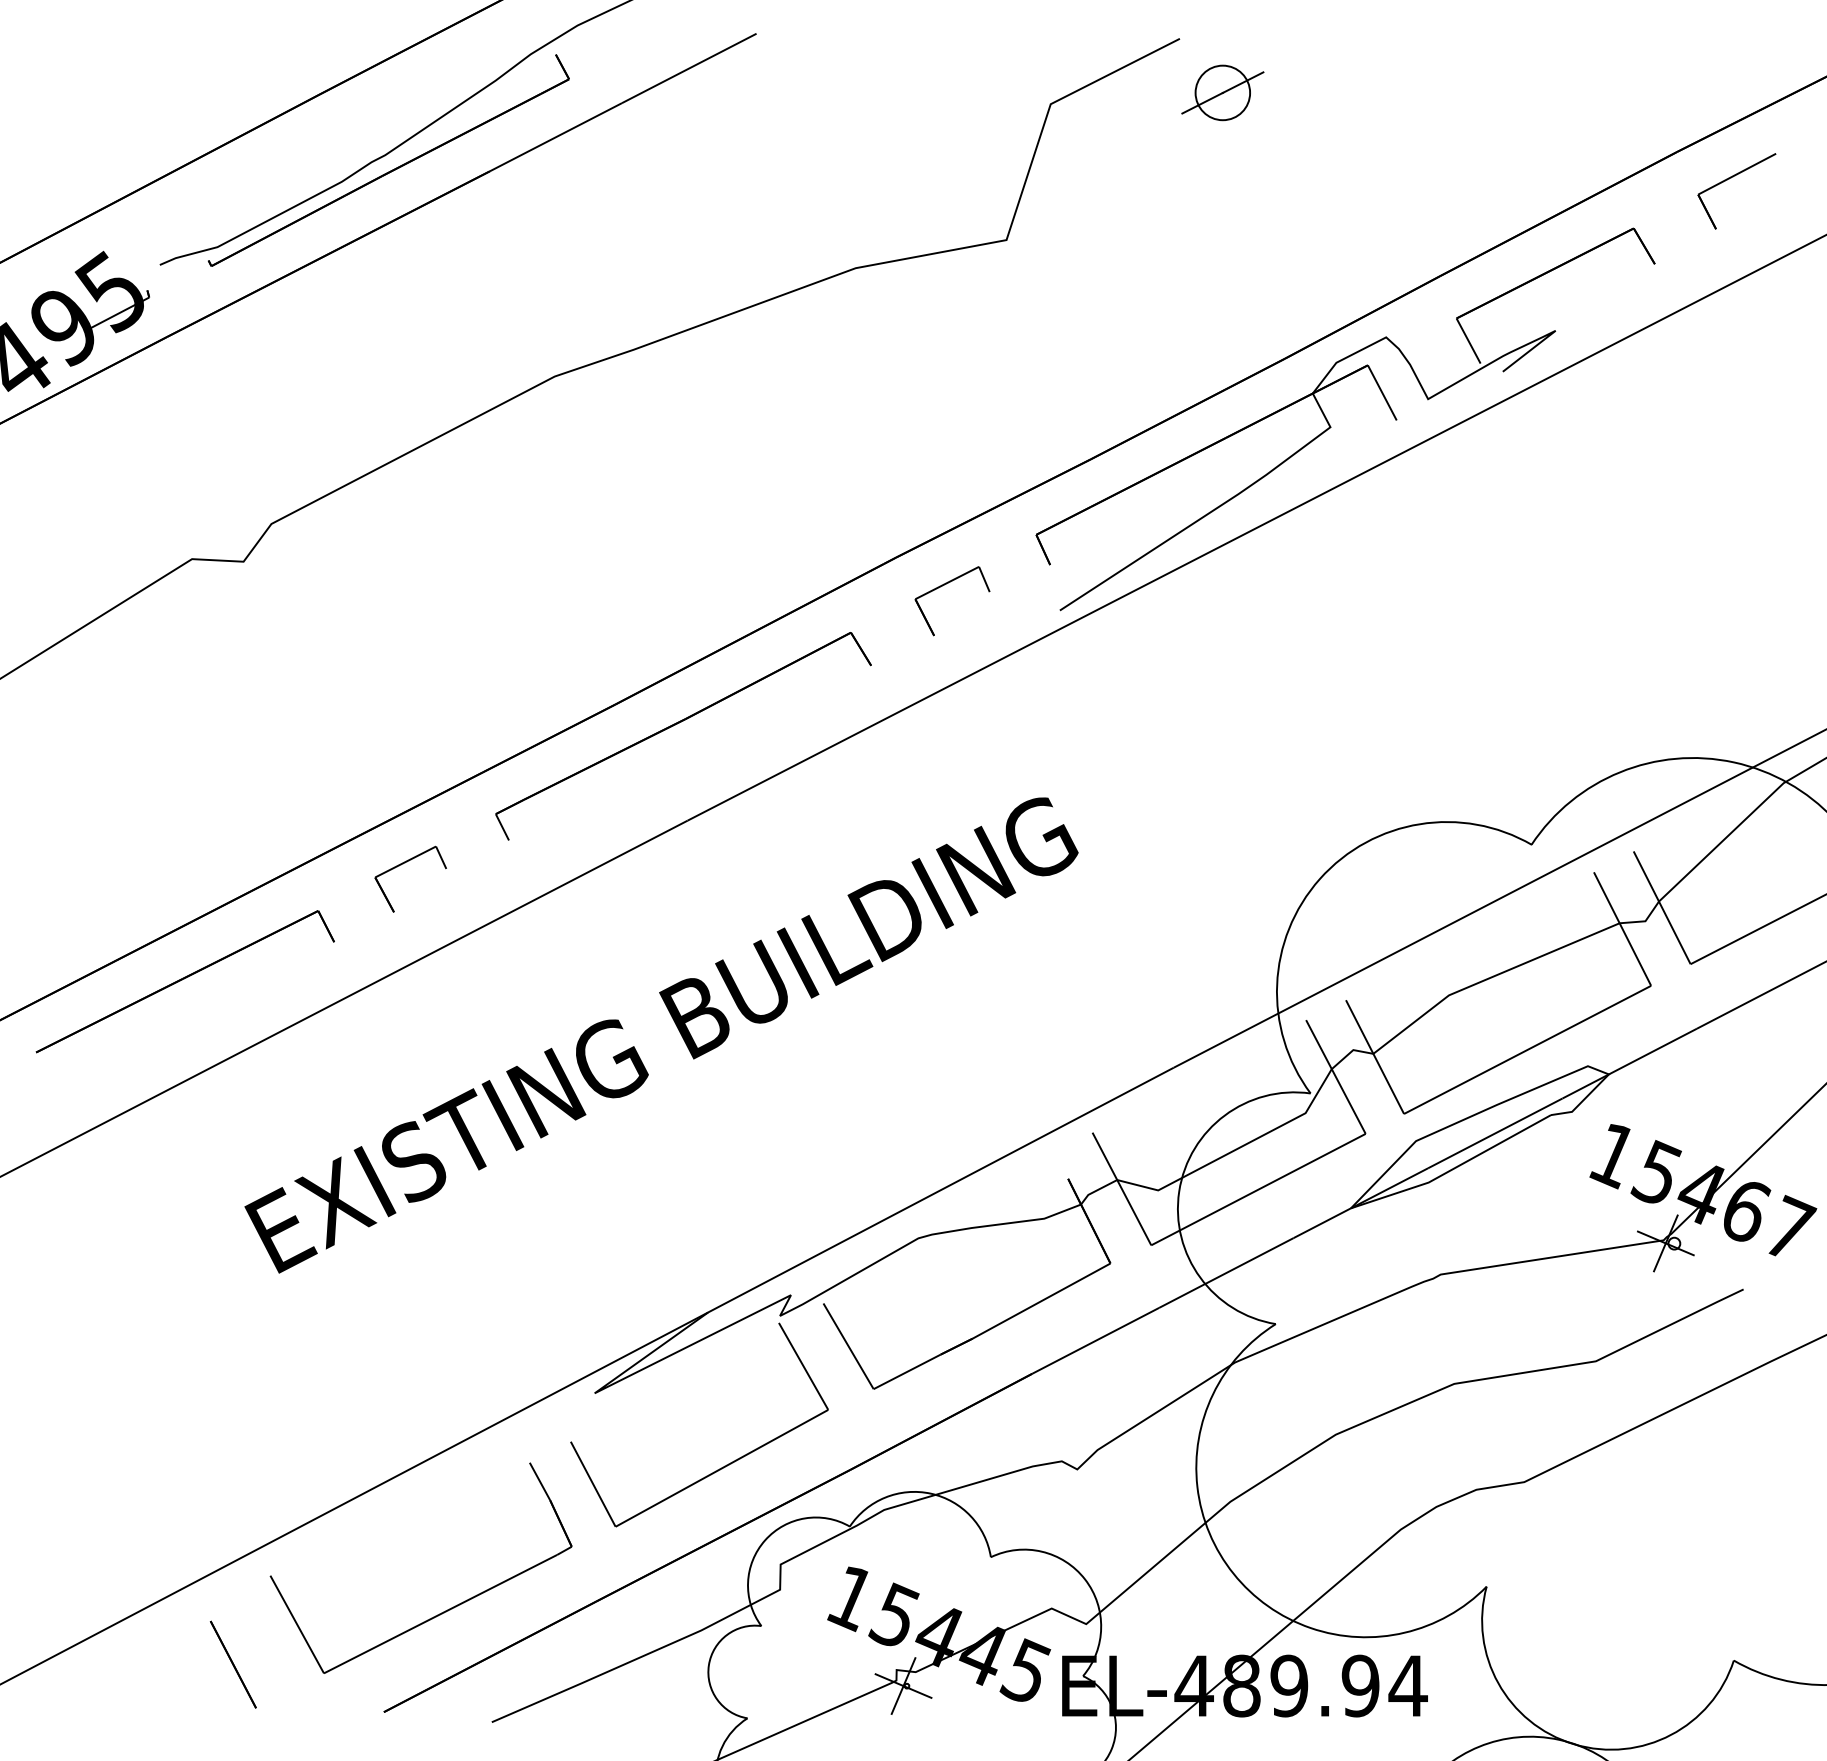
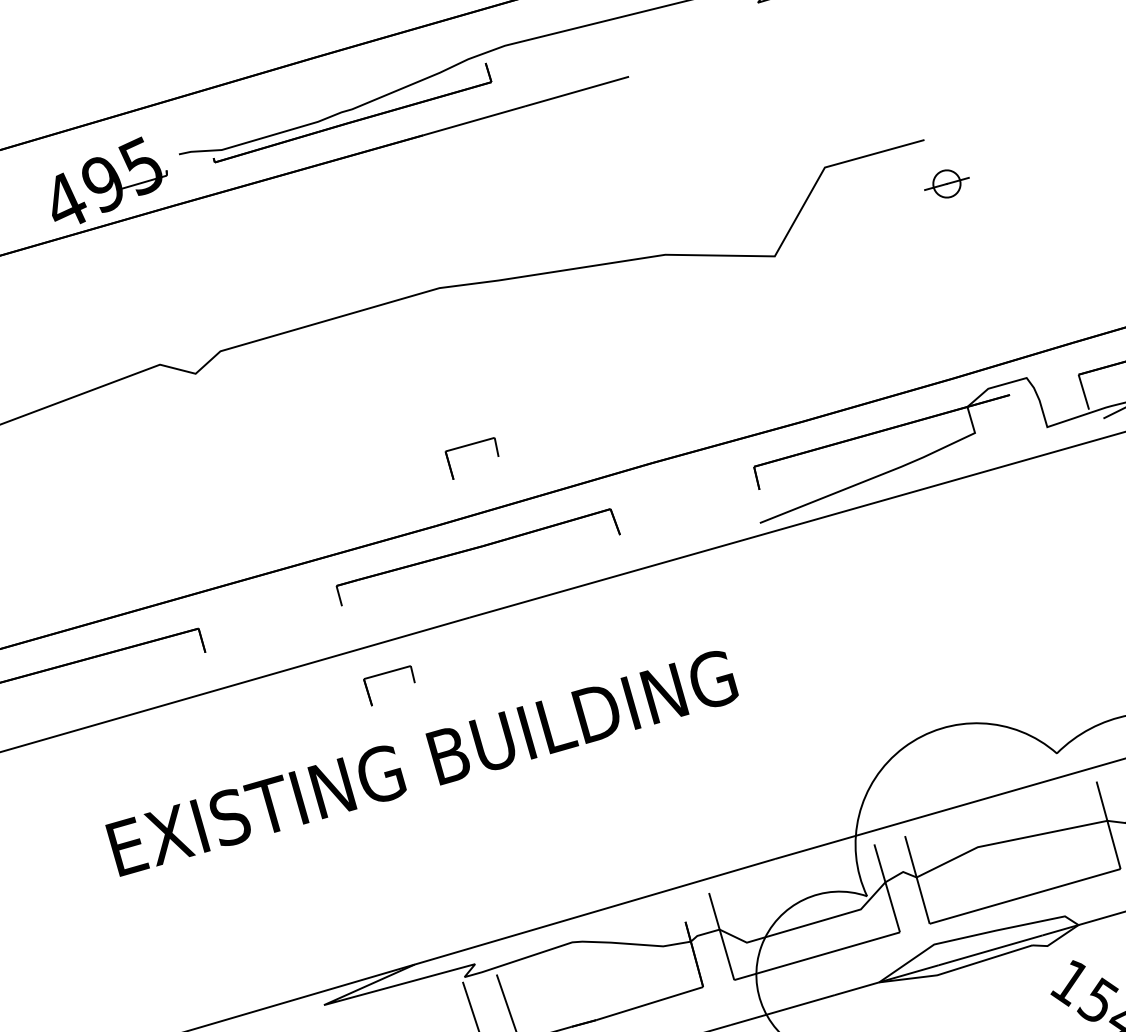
part: (1222, 92) -> (946, 183), size x0.7
line: (1381, 392) -> (1015, 415), removed
part: (944, 585) -> (467, 445), moved
part: (403, 864) -> (385, 674), moved

